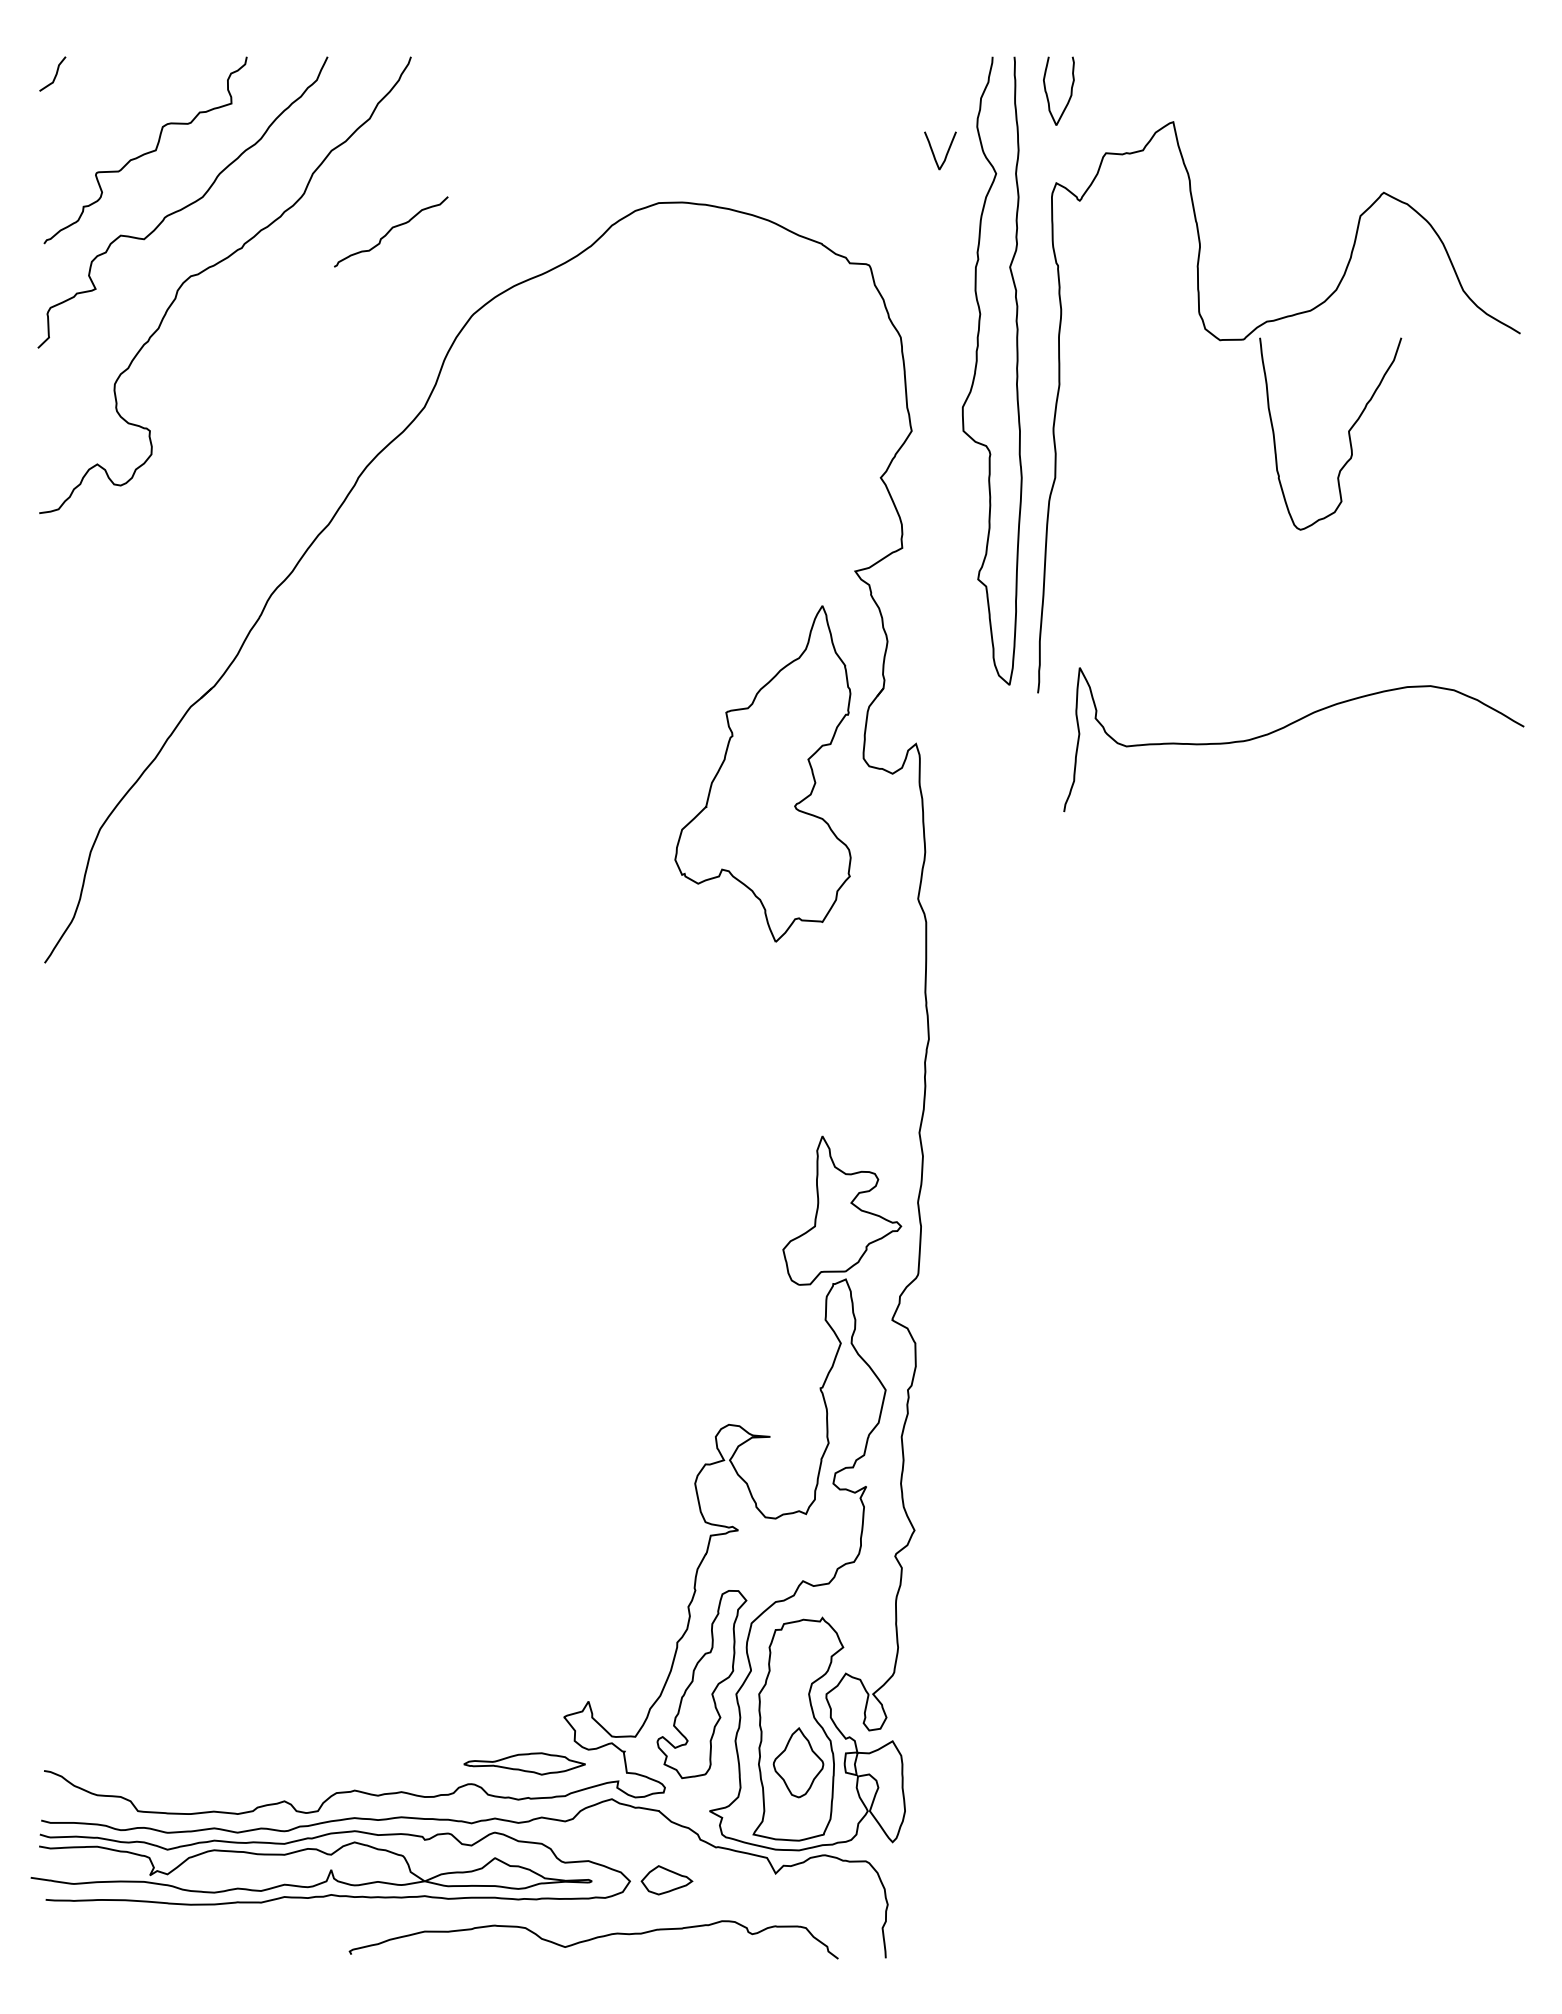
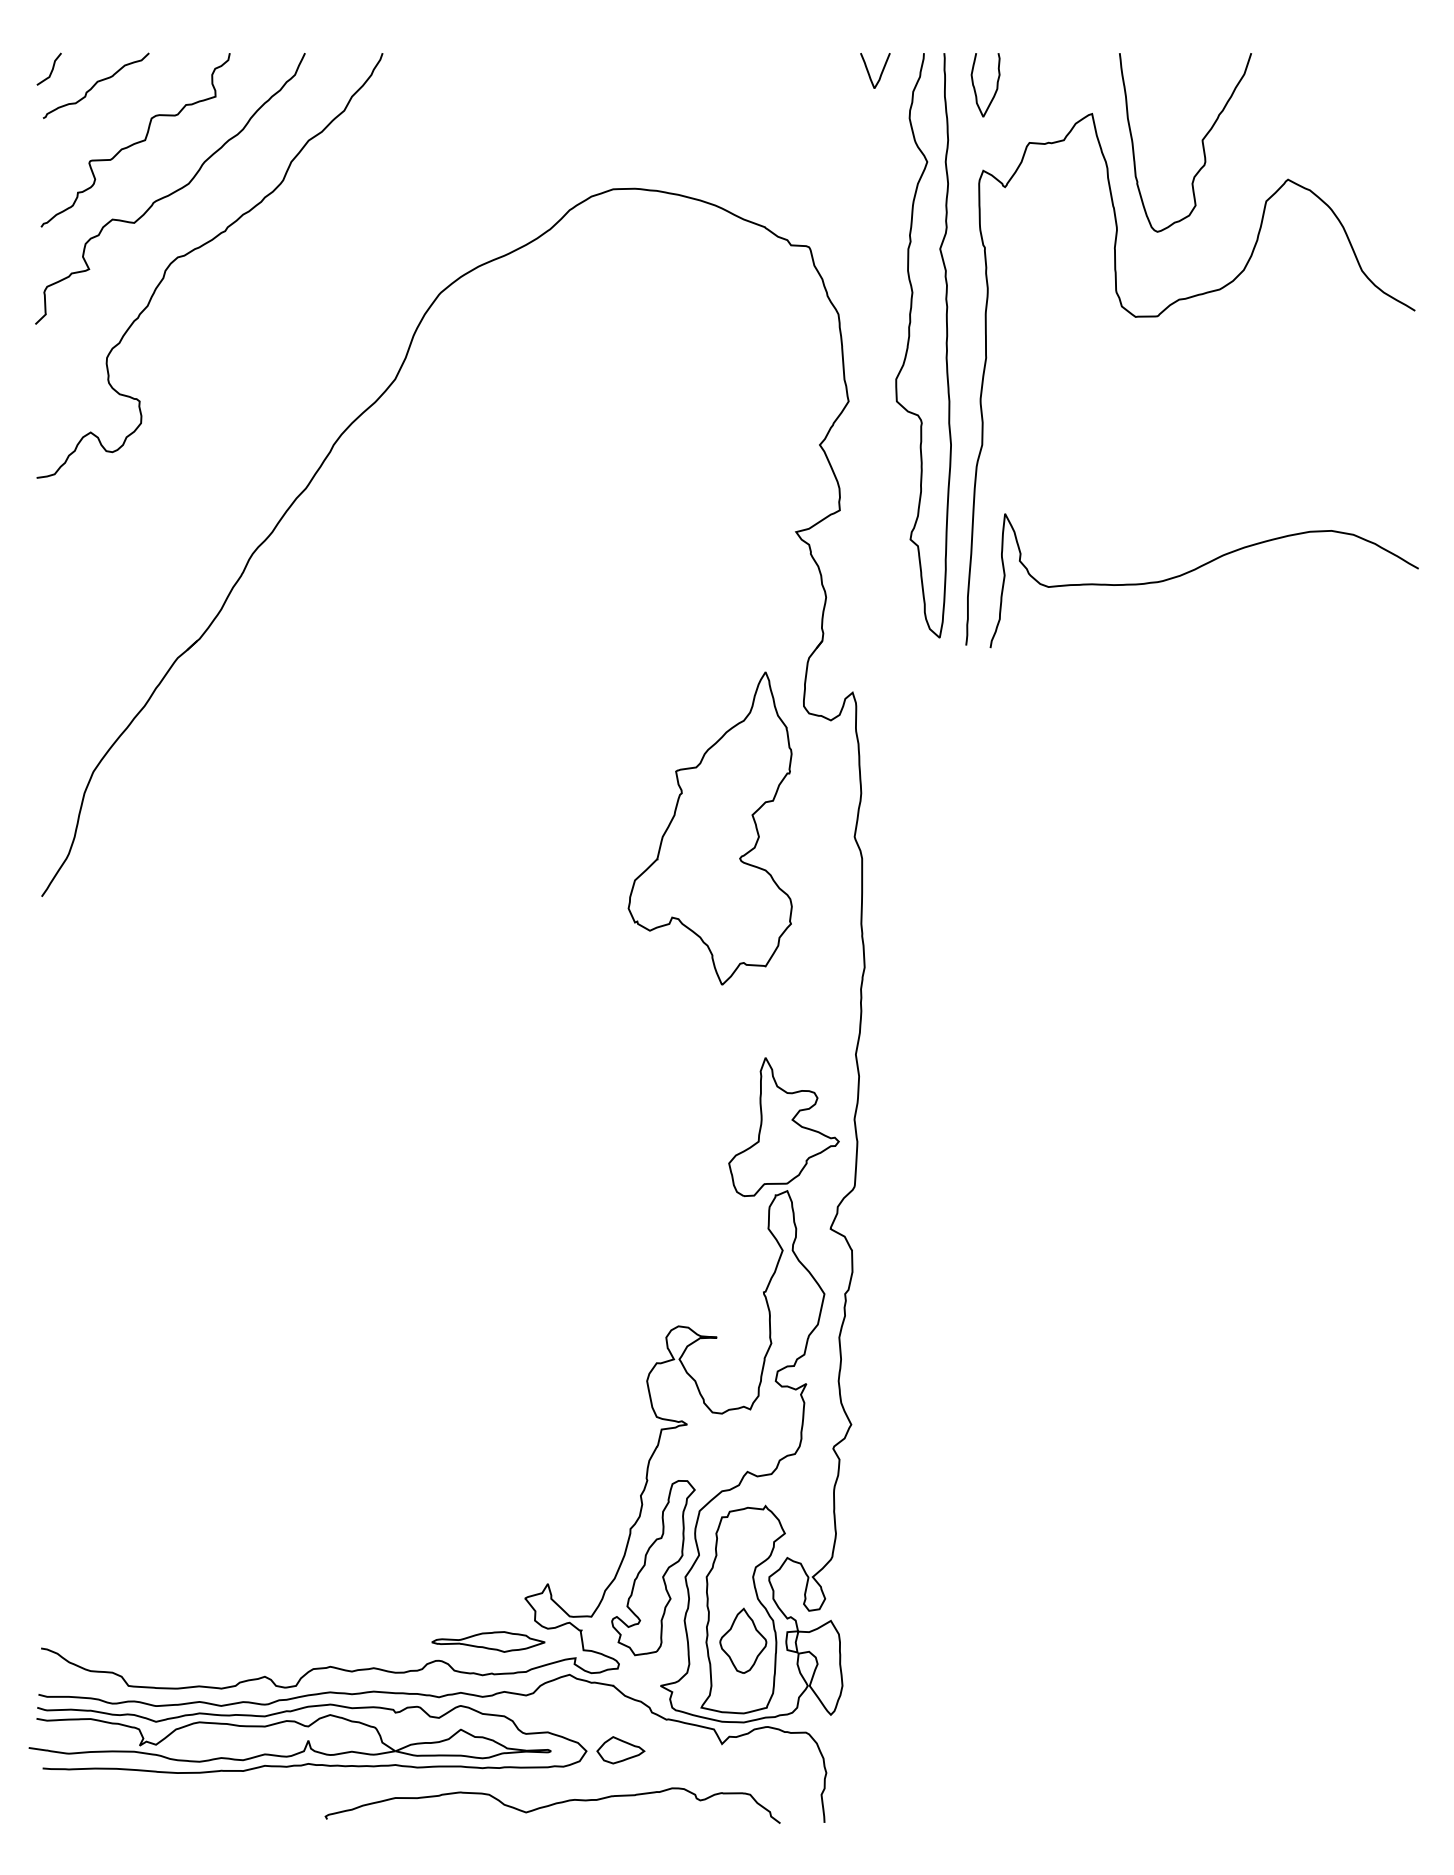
curve: (946, 152) -> (881, 72), moved
curve: (391, 230) -> (96, 84), moved
curve: (1348, 433) -> (1202, 142), moved
curve: (1286, 727) -> (1197, 569), moved
part: (762, 773) -> (709, 828), moved

